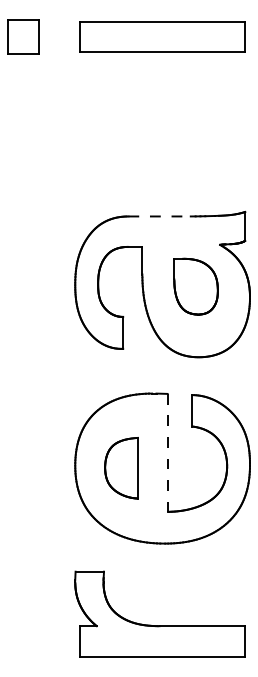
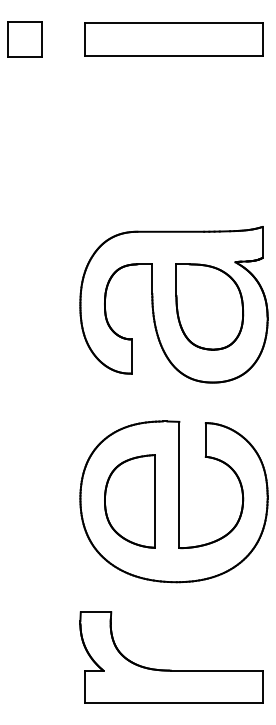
line: (160, 216) -> (171, 231), dashed -> solid
part: (195, 286) -> (209, 306), size x1.43
line: (167, 453) -> (179, 485), dashed -> solid
part: (121, 468) -> (129, 501), size x1.43

